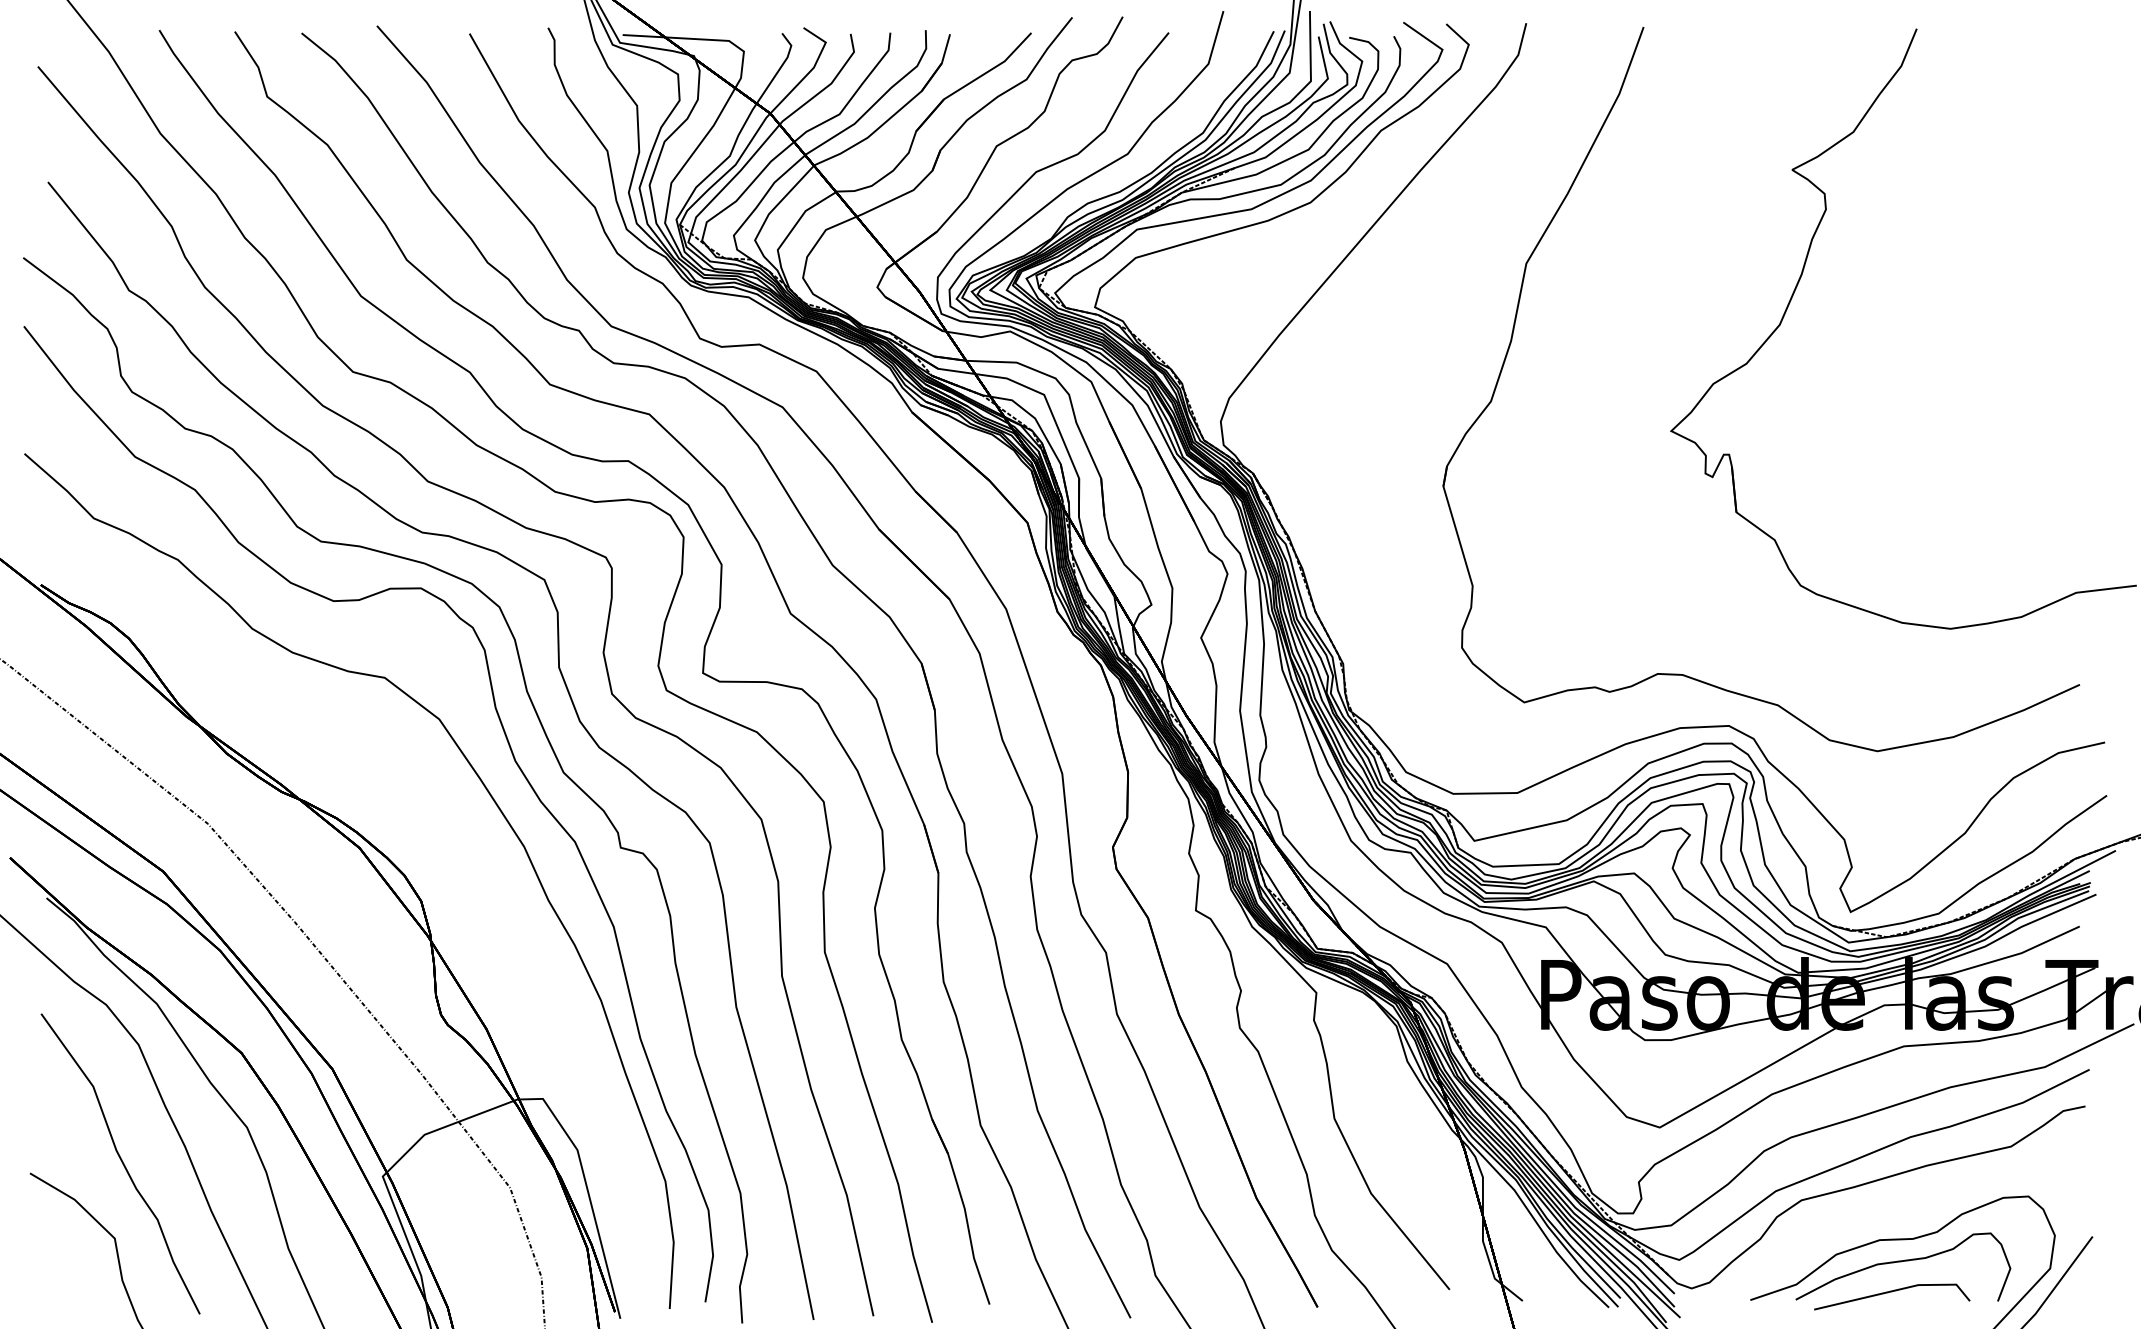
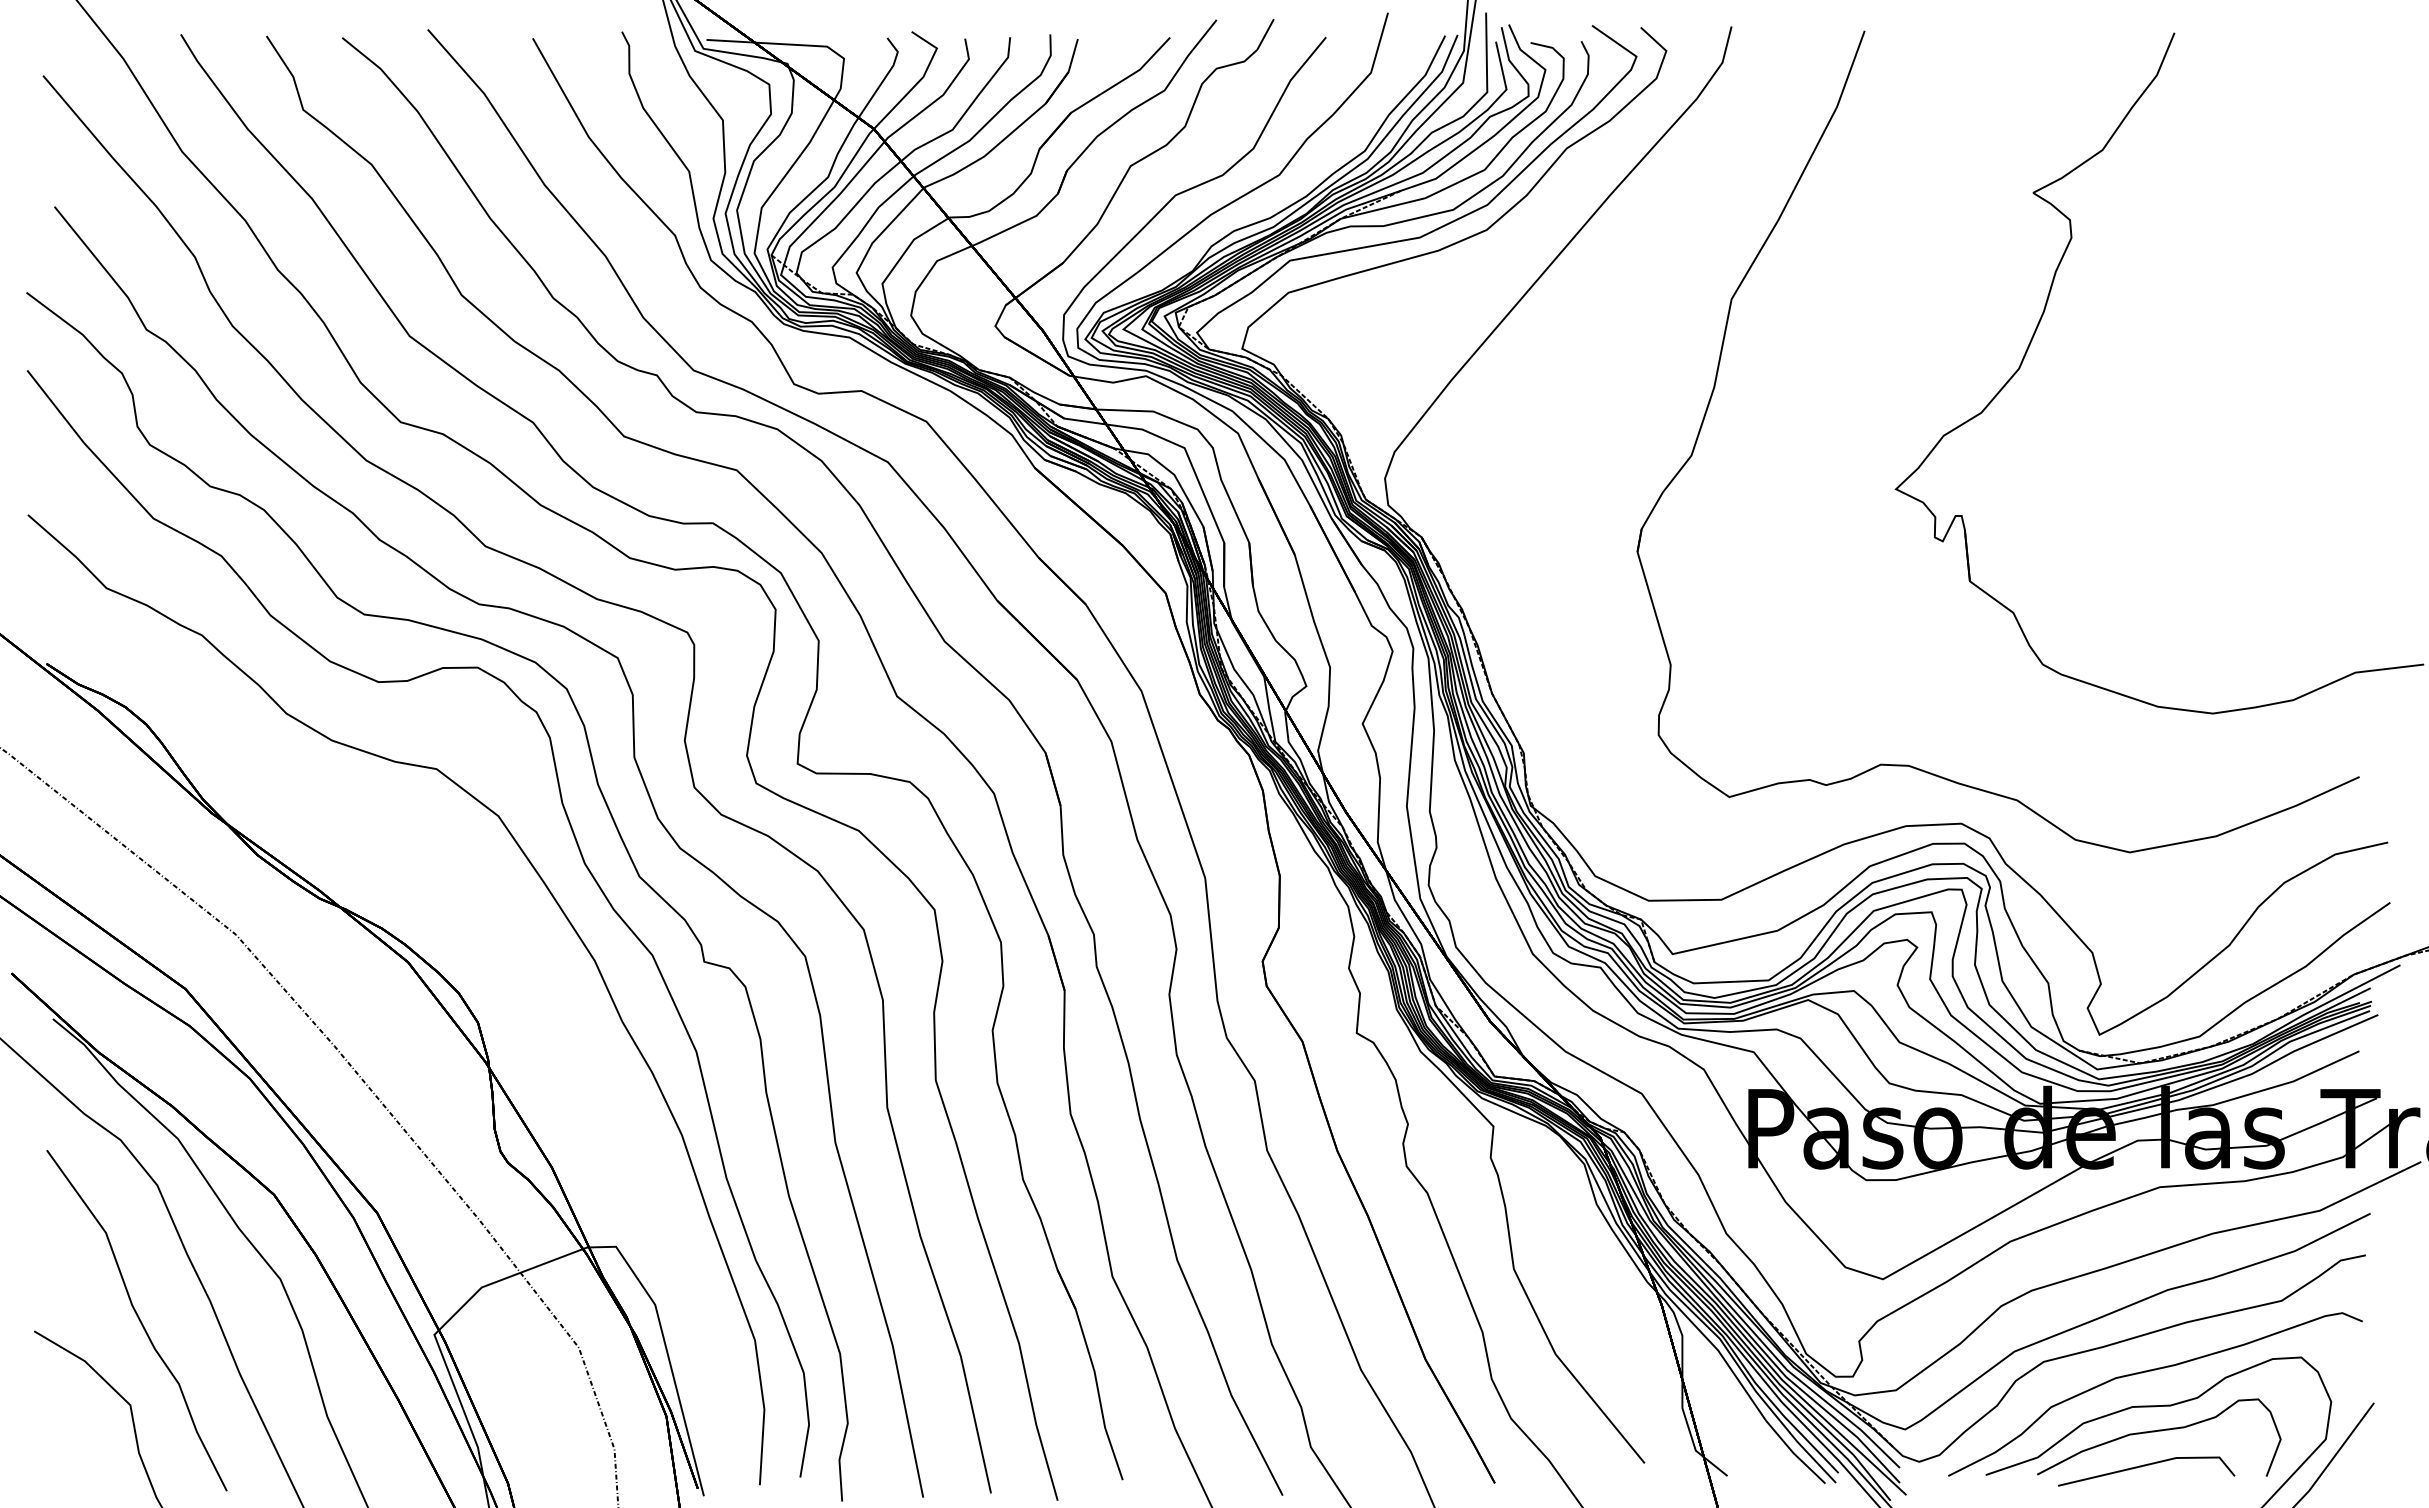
curve: (1894, 1209) -> (2149, 1372), added

